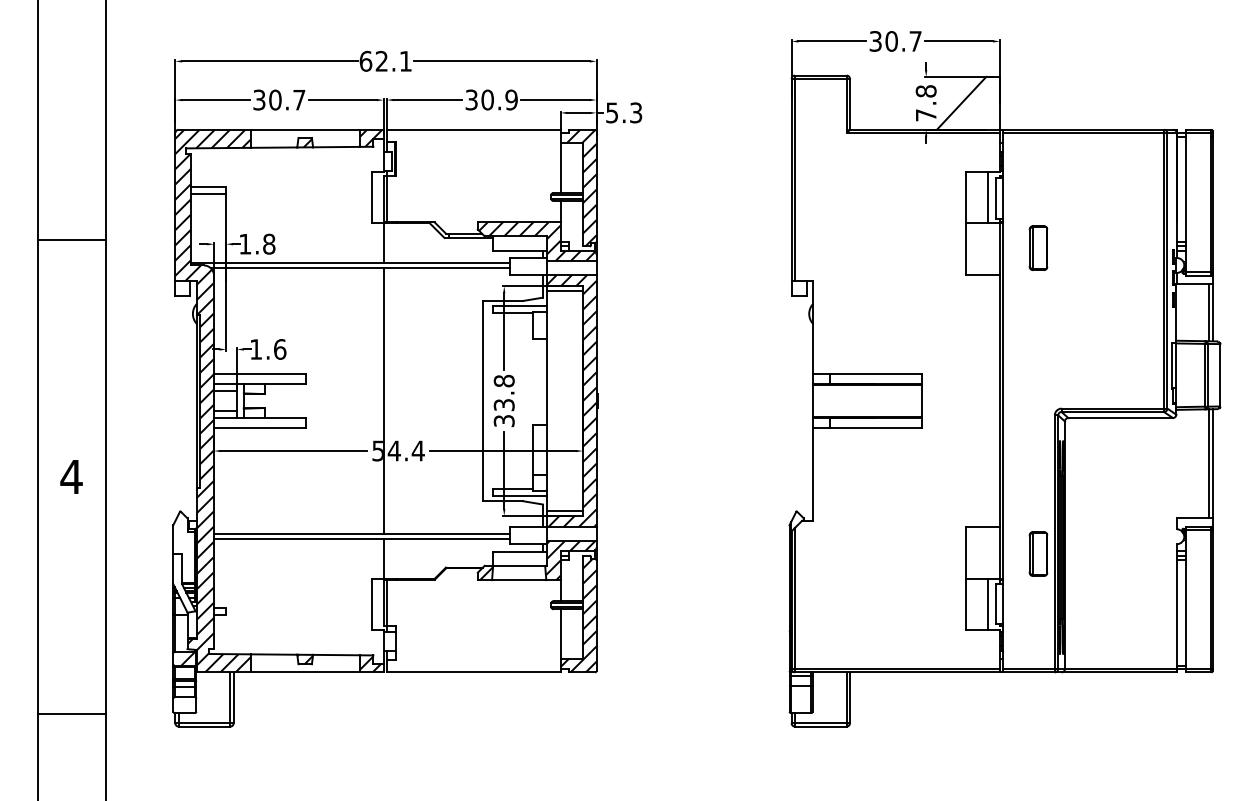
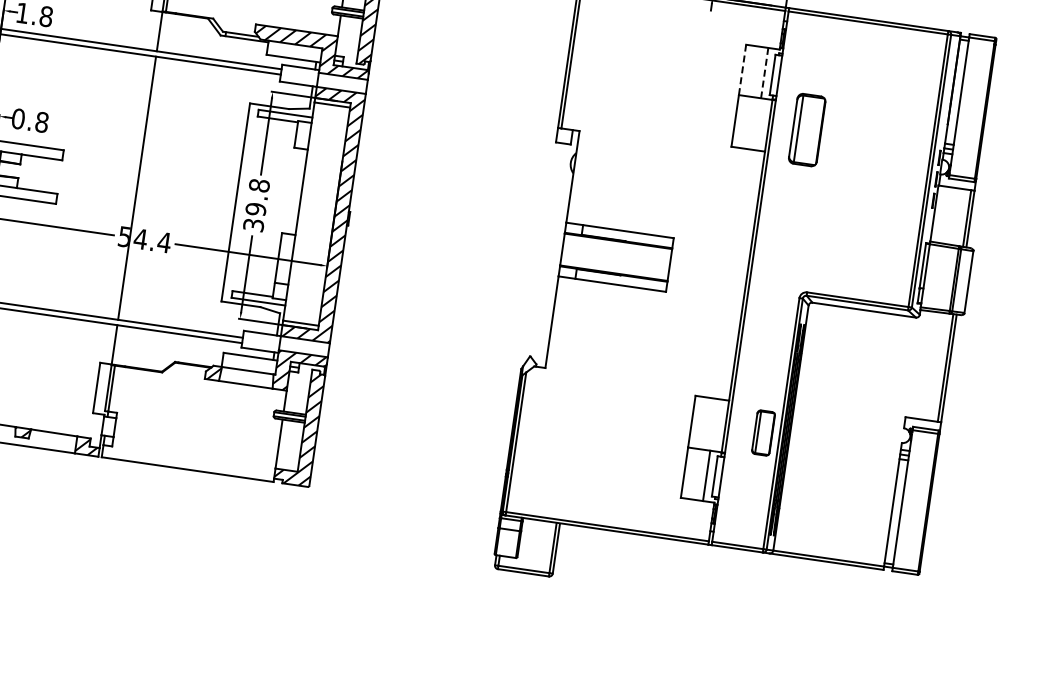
line: (965, 197) -> (742, 69), solid -> dashed
line: (988, 198) -> (764, 74), solid -> dashed
part: (1038, 248) -> (807, 130), size x1.6
text: (268, 349) -> (30, 120), 1.6 -> 0.8
text: (503, 404) -> (255, 208), 33.8 -> 39.8

